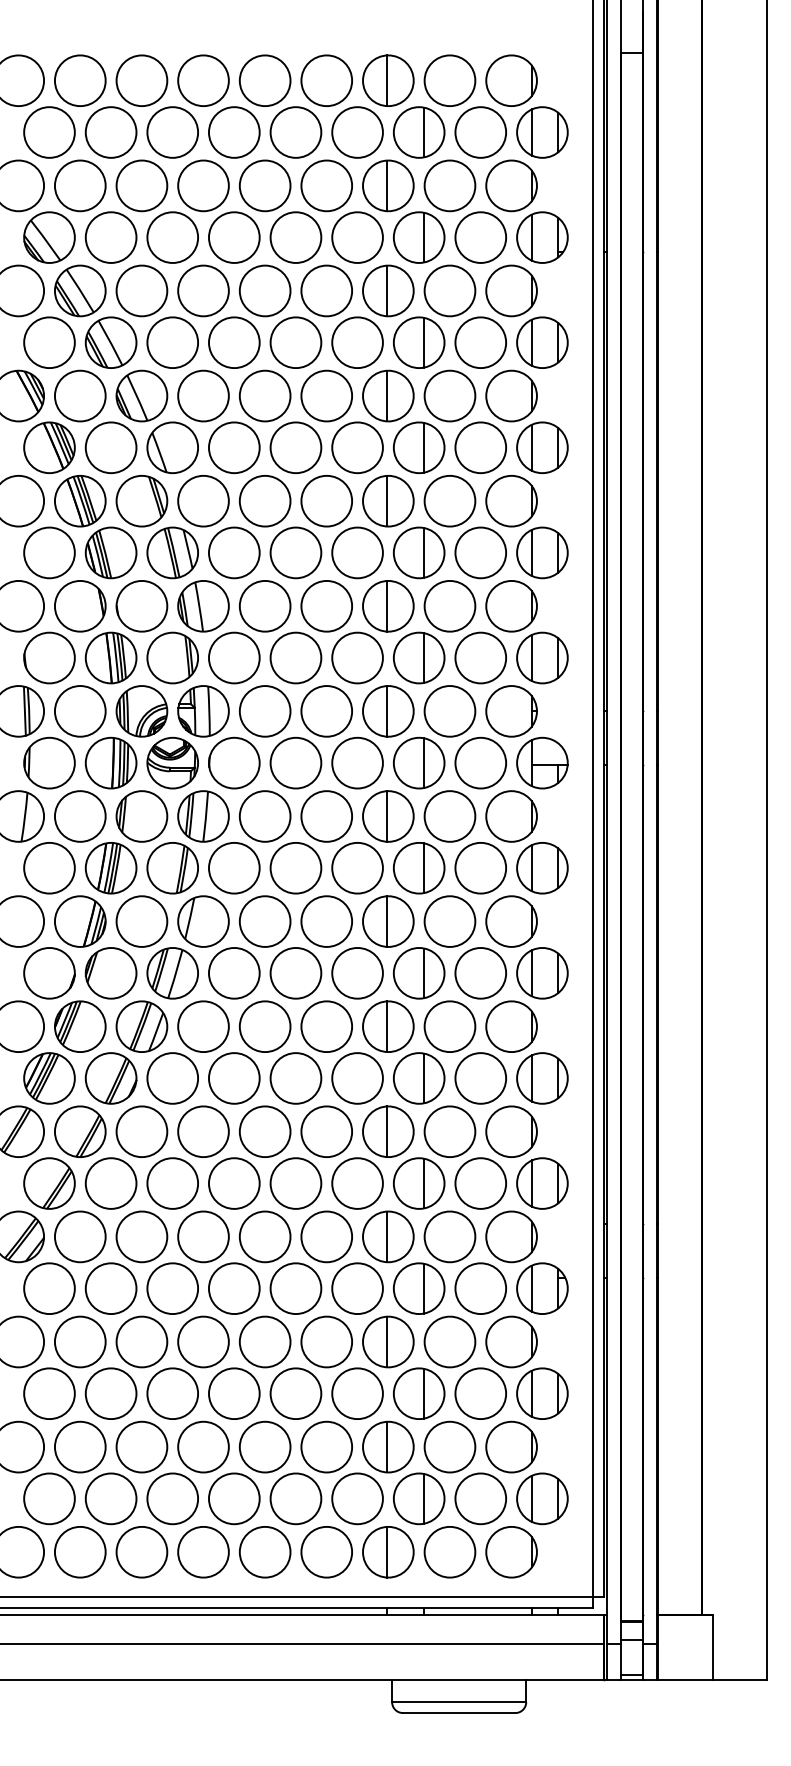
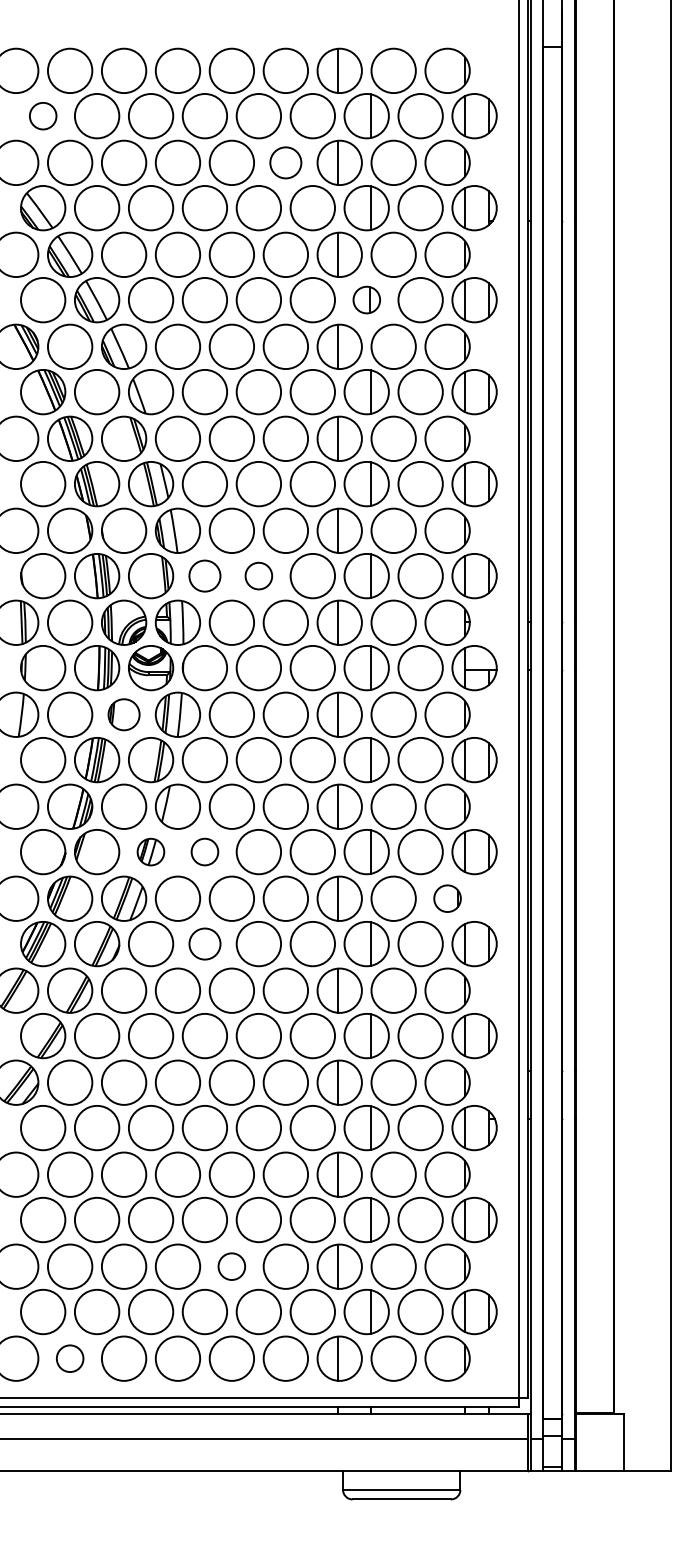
circle: (49, 132) -> (43, 116), size x0.6
circle: (326, 185) -> (285, 162), size x0.7
part: (419, 342) -> (367, 299), size x0.6
circle: (234, 657) -> (205, 575), size x0.7
circle: (295, 657) -> (258, 575), size x0.6
part: (141, 816) -> (123, 714), size x0.7
circle: (234, 972) -> (205, 851), size x0.6
part: (172, 973) -> (150, 852), size x0.6
part: (511, 1026) -> (447, 898), size x0.6
circle: (234, 1078) -> (205, 944), size x0.7
circle: (264, 1446) -> (231, 1266), size x0.6
circle: (79, 1551) -> (69, 1358), size x0.6

